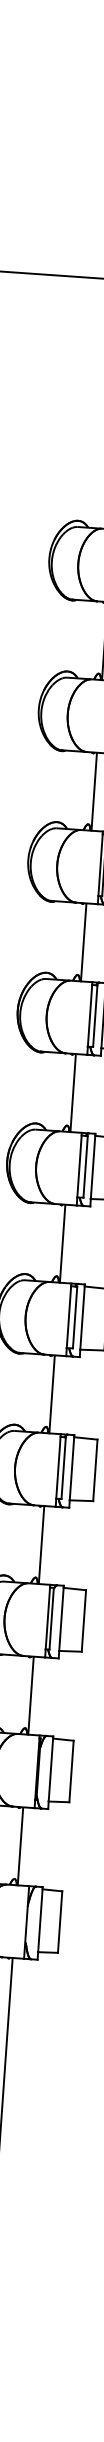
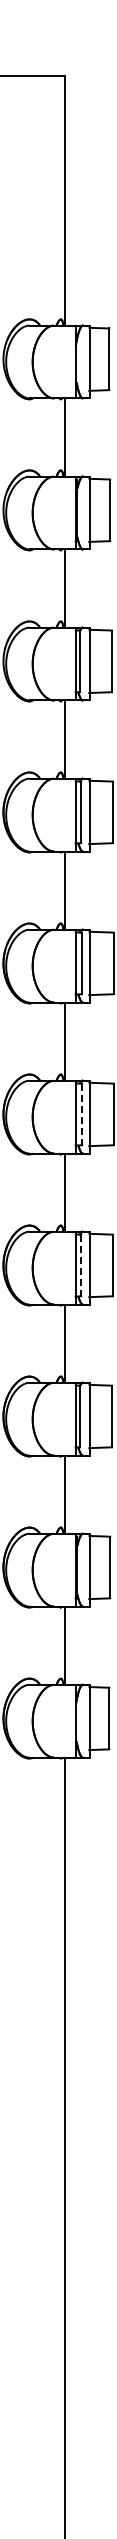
line: (75, 1317) -> (82, 1114), solid -> dashed
line: (63, 1468) -> (81, 1265), solid -> dashed

